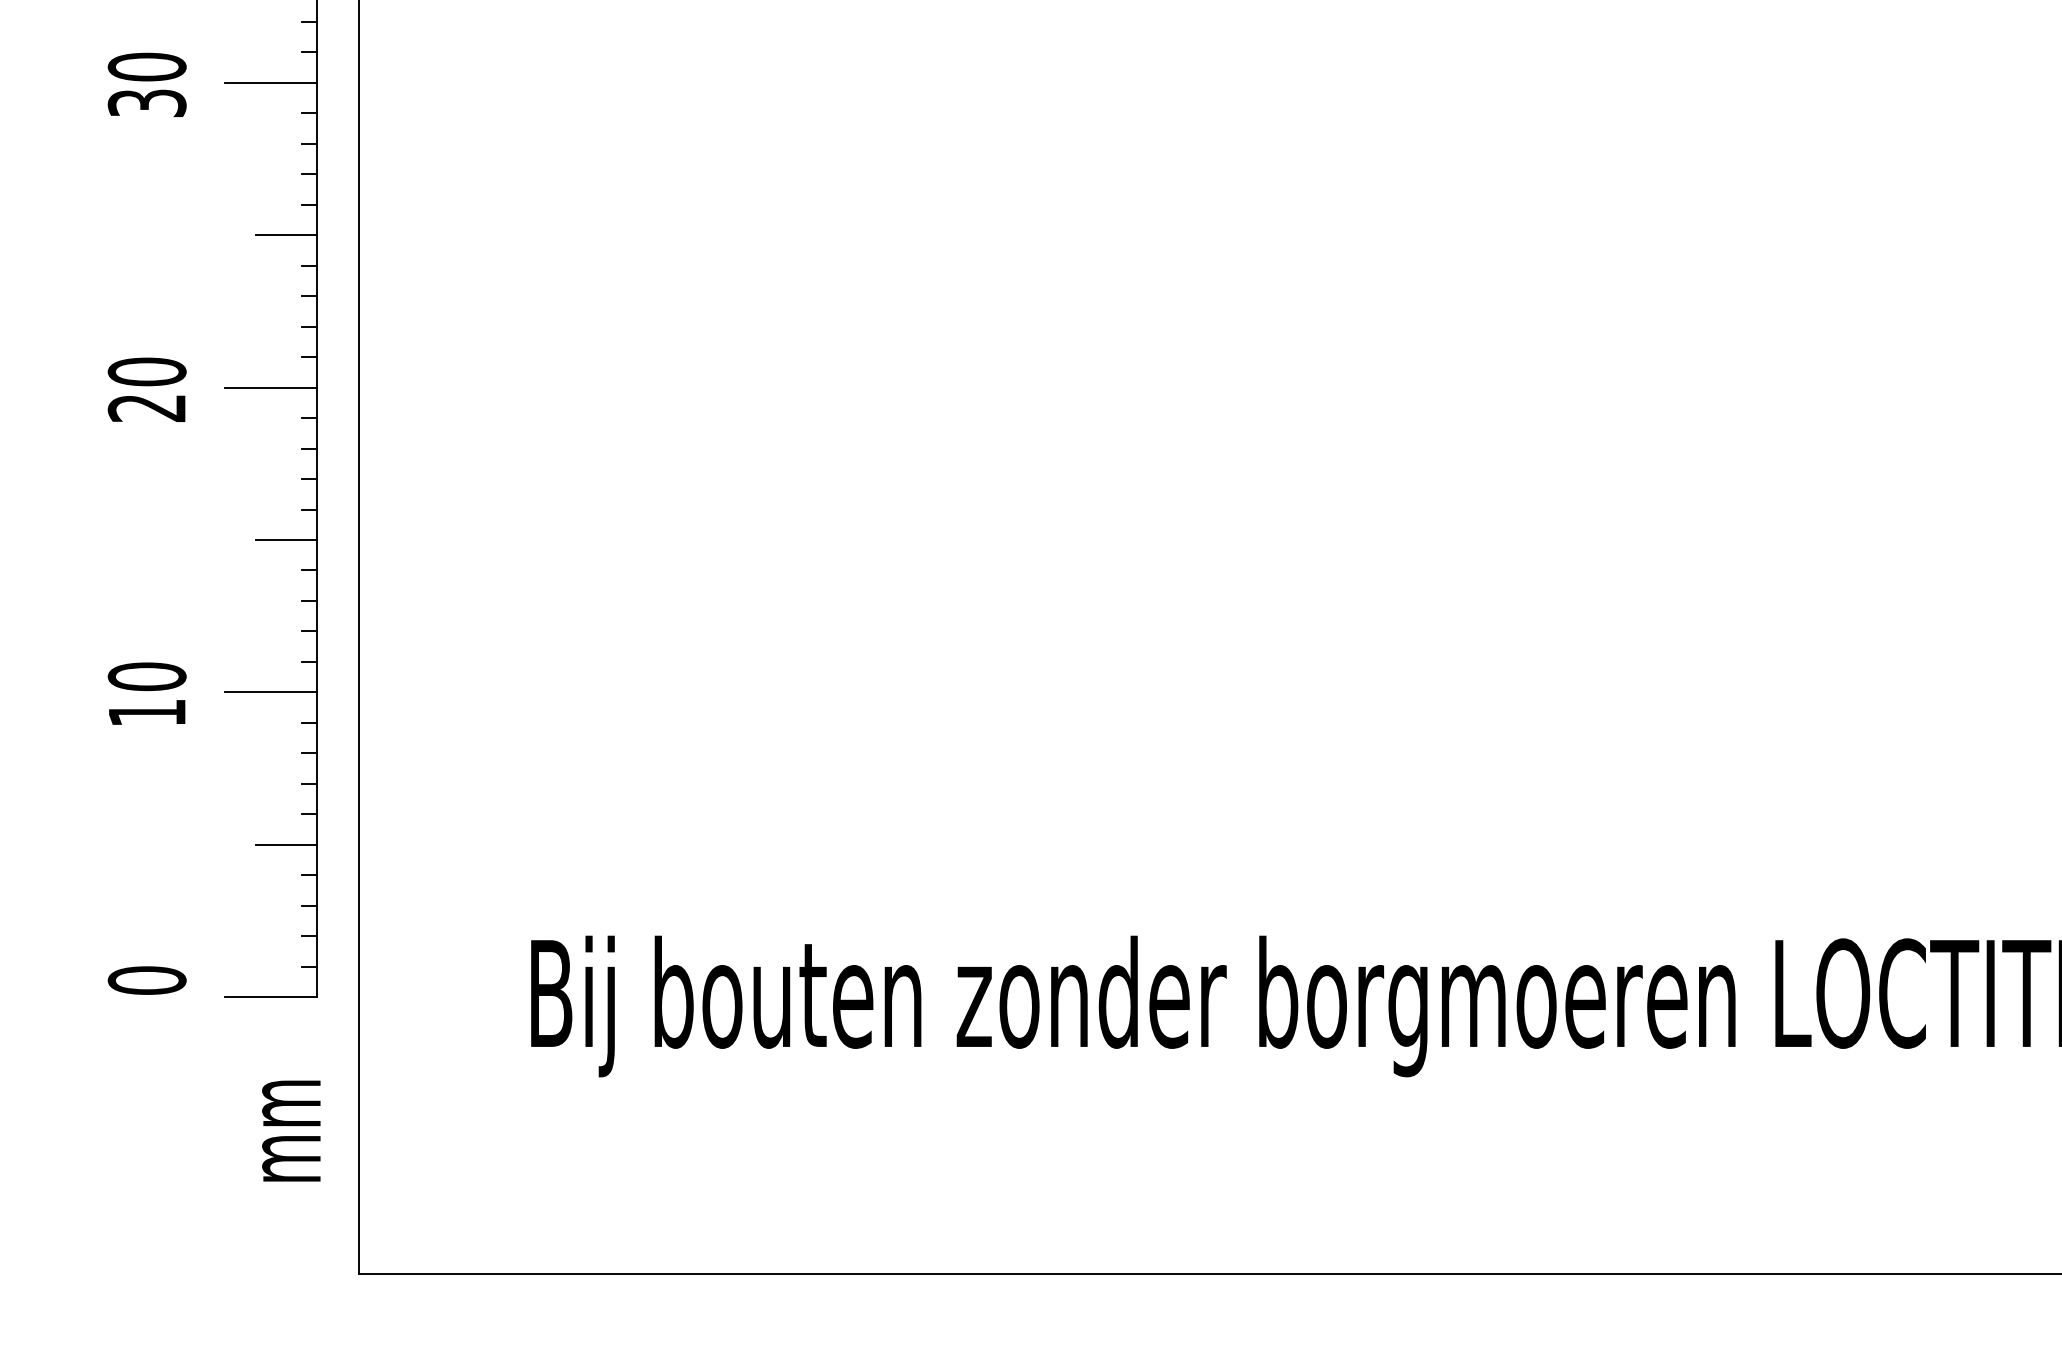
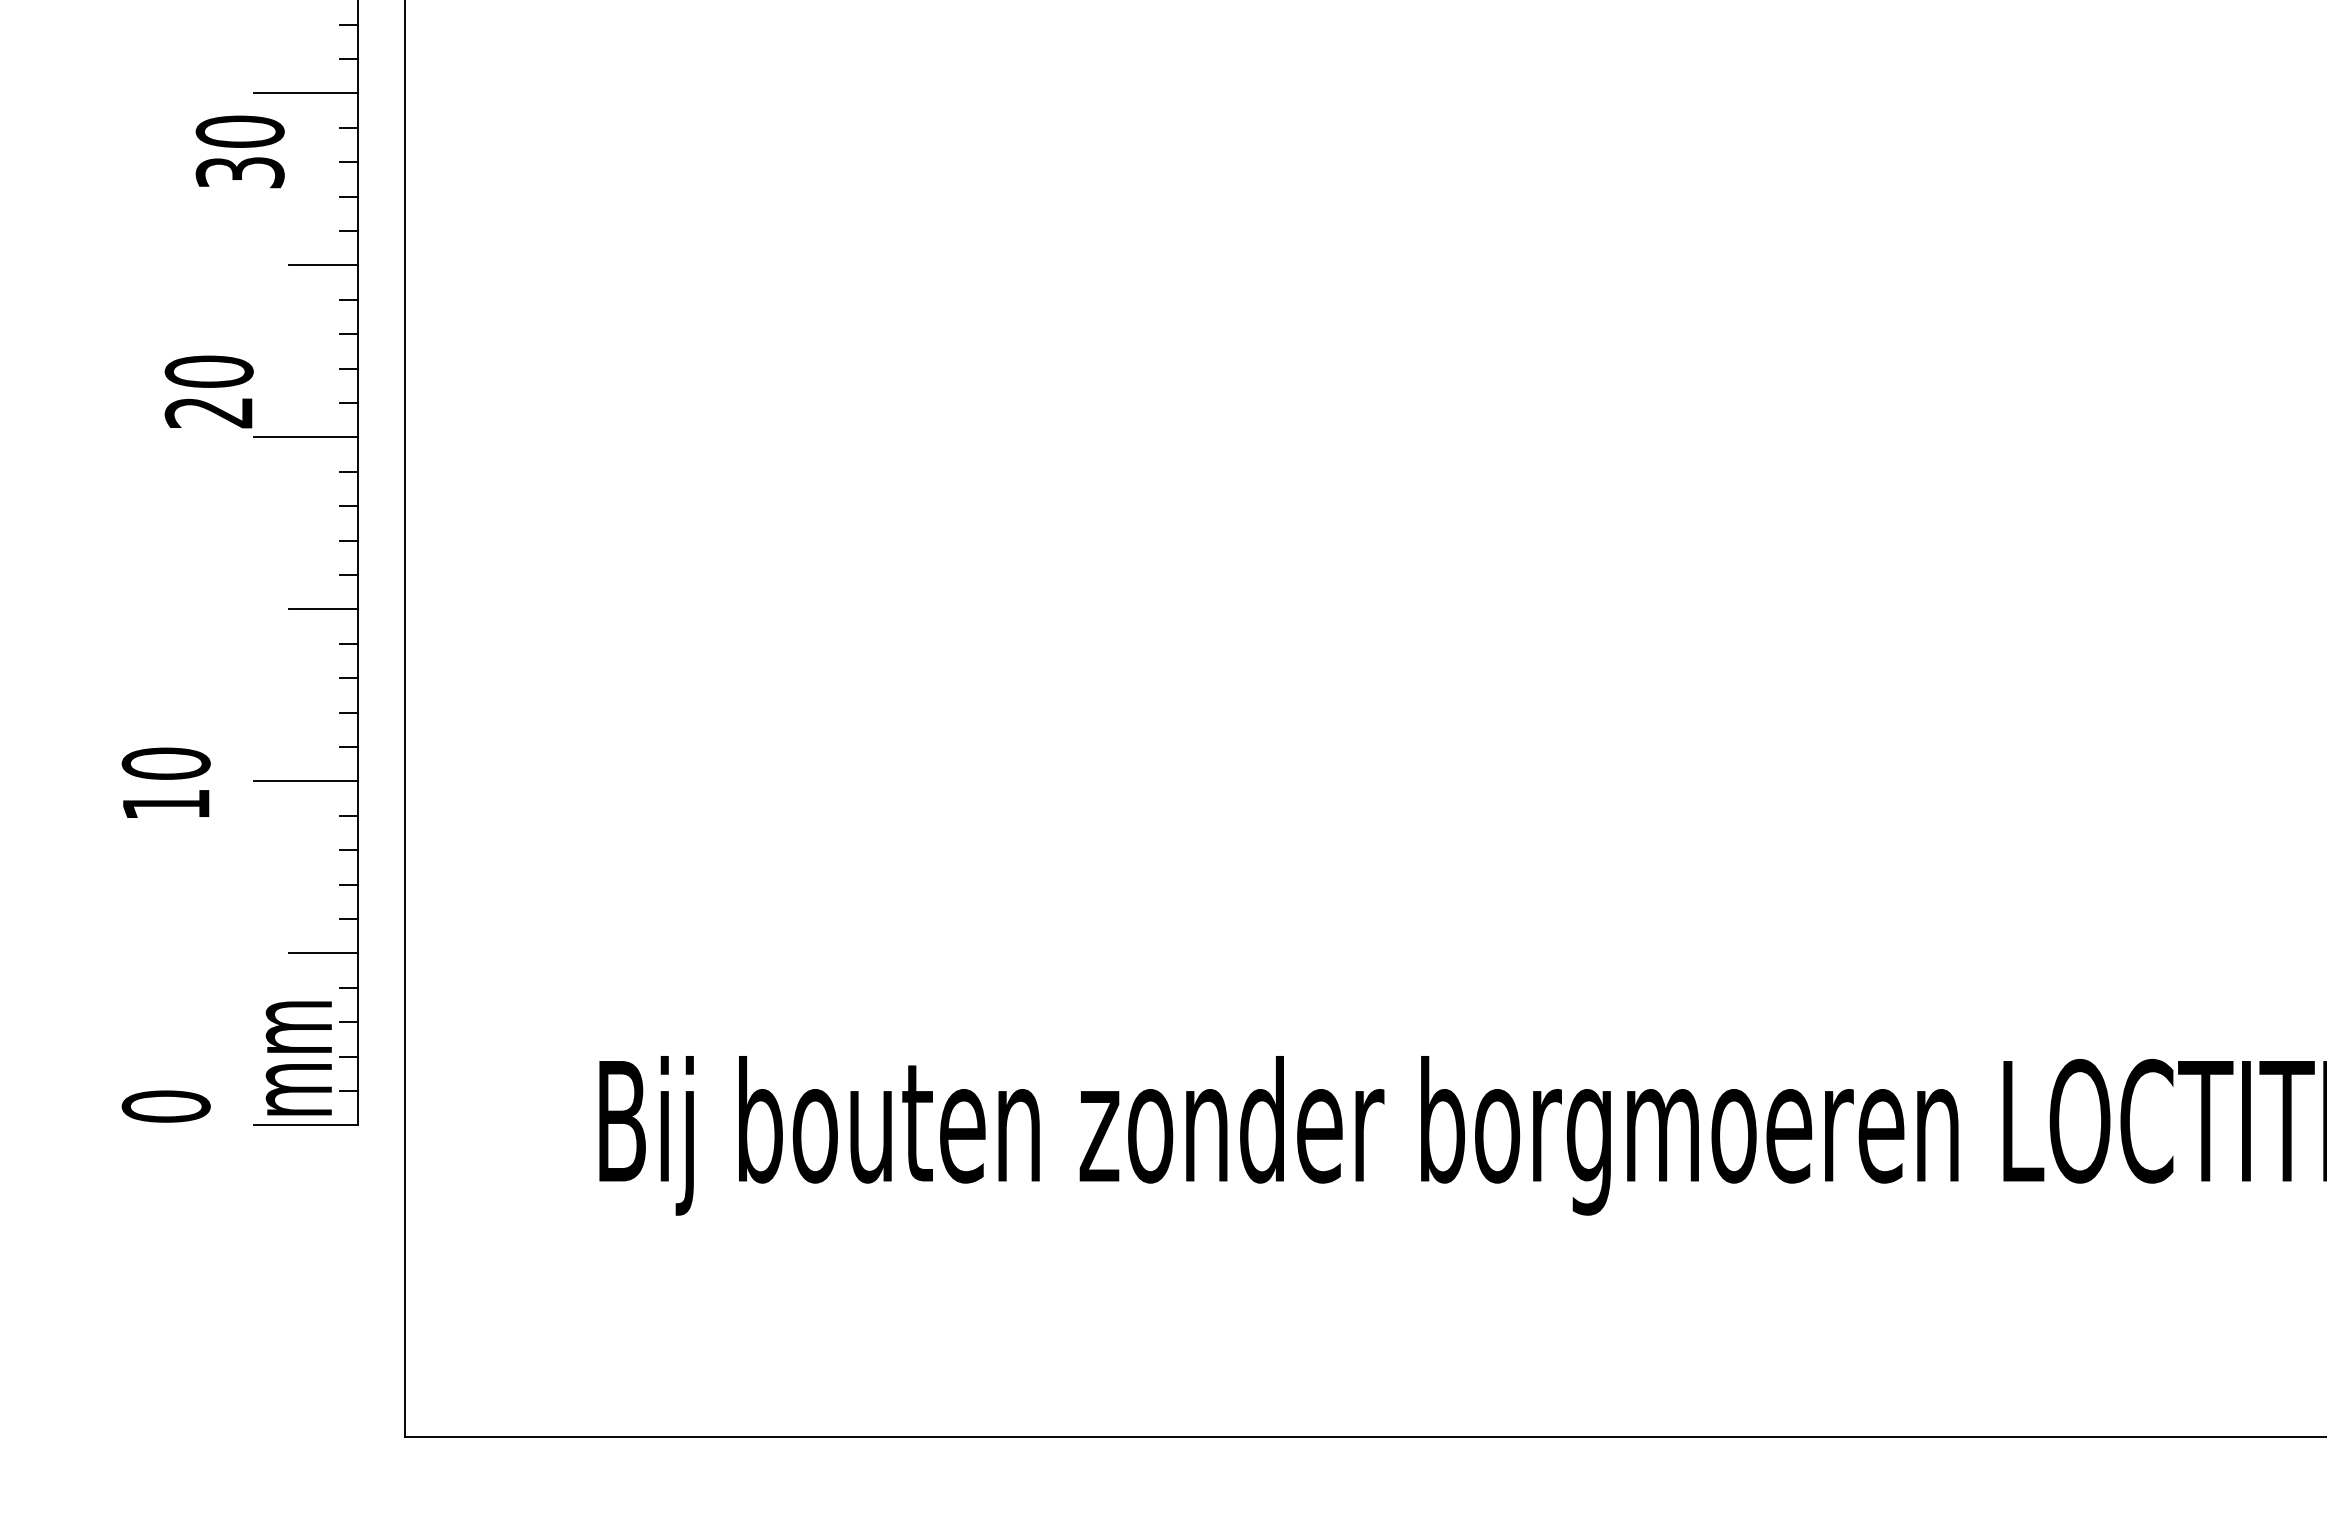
text: (146, 84) -> (239, 151), moved
text: (146, 389) -> (208, 391), moved
text: (291, 1131) -> (298, 1058), moved

